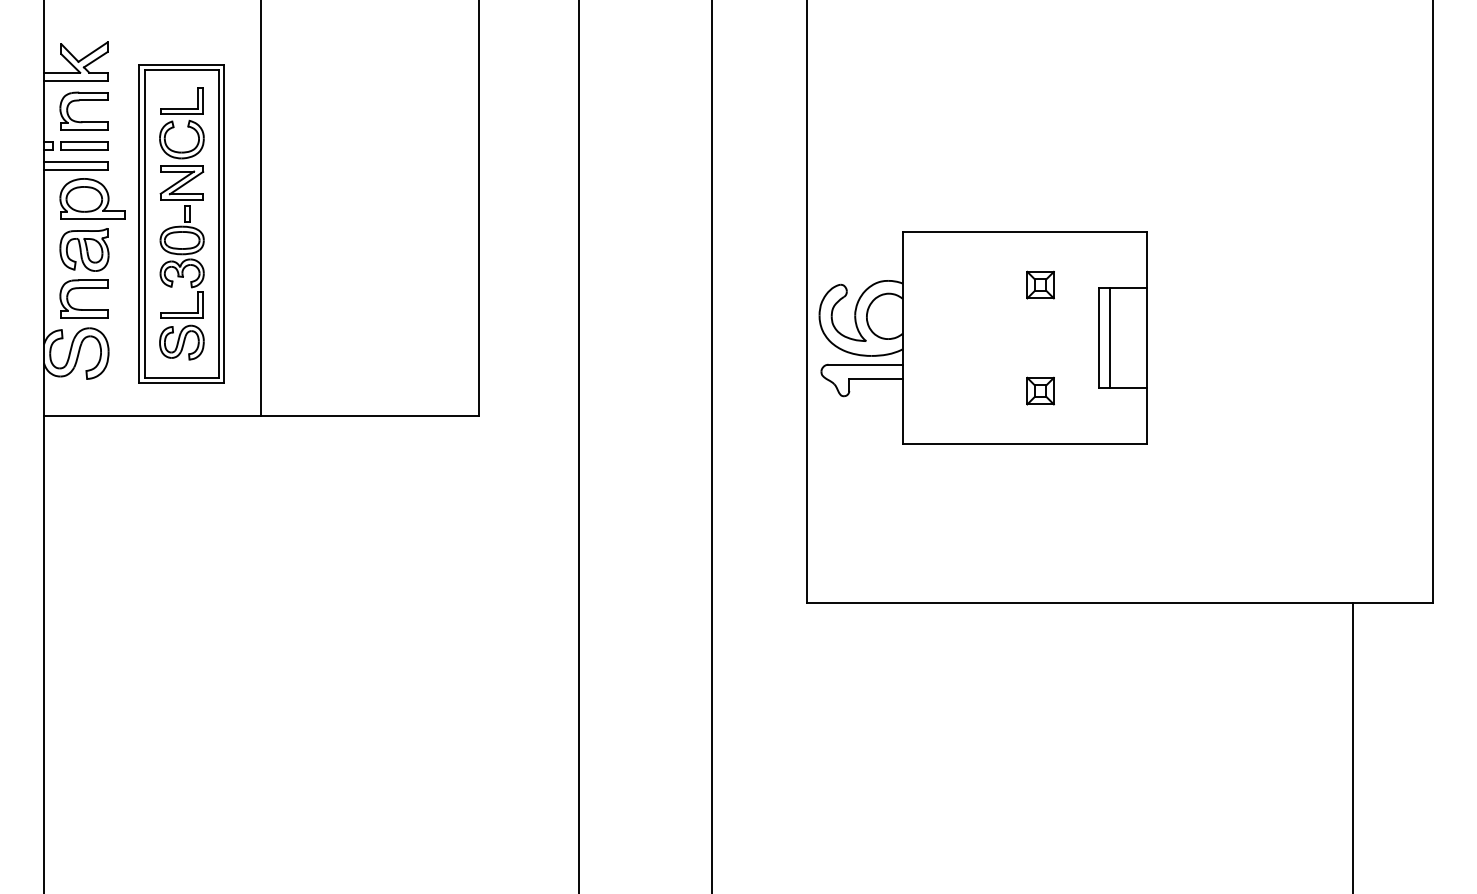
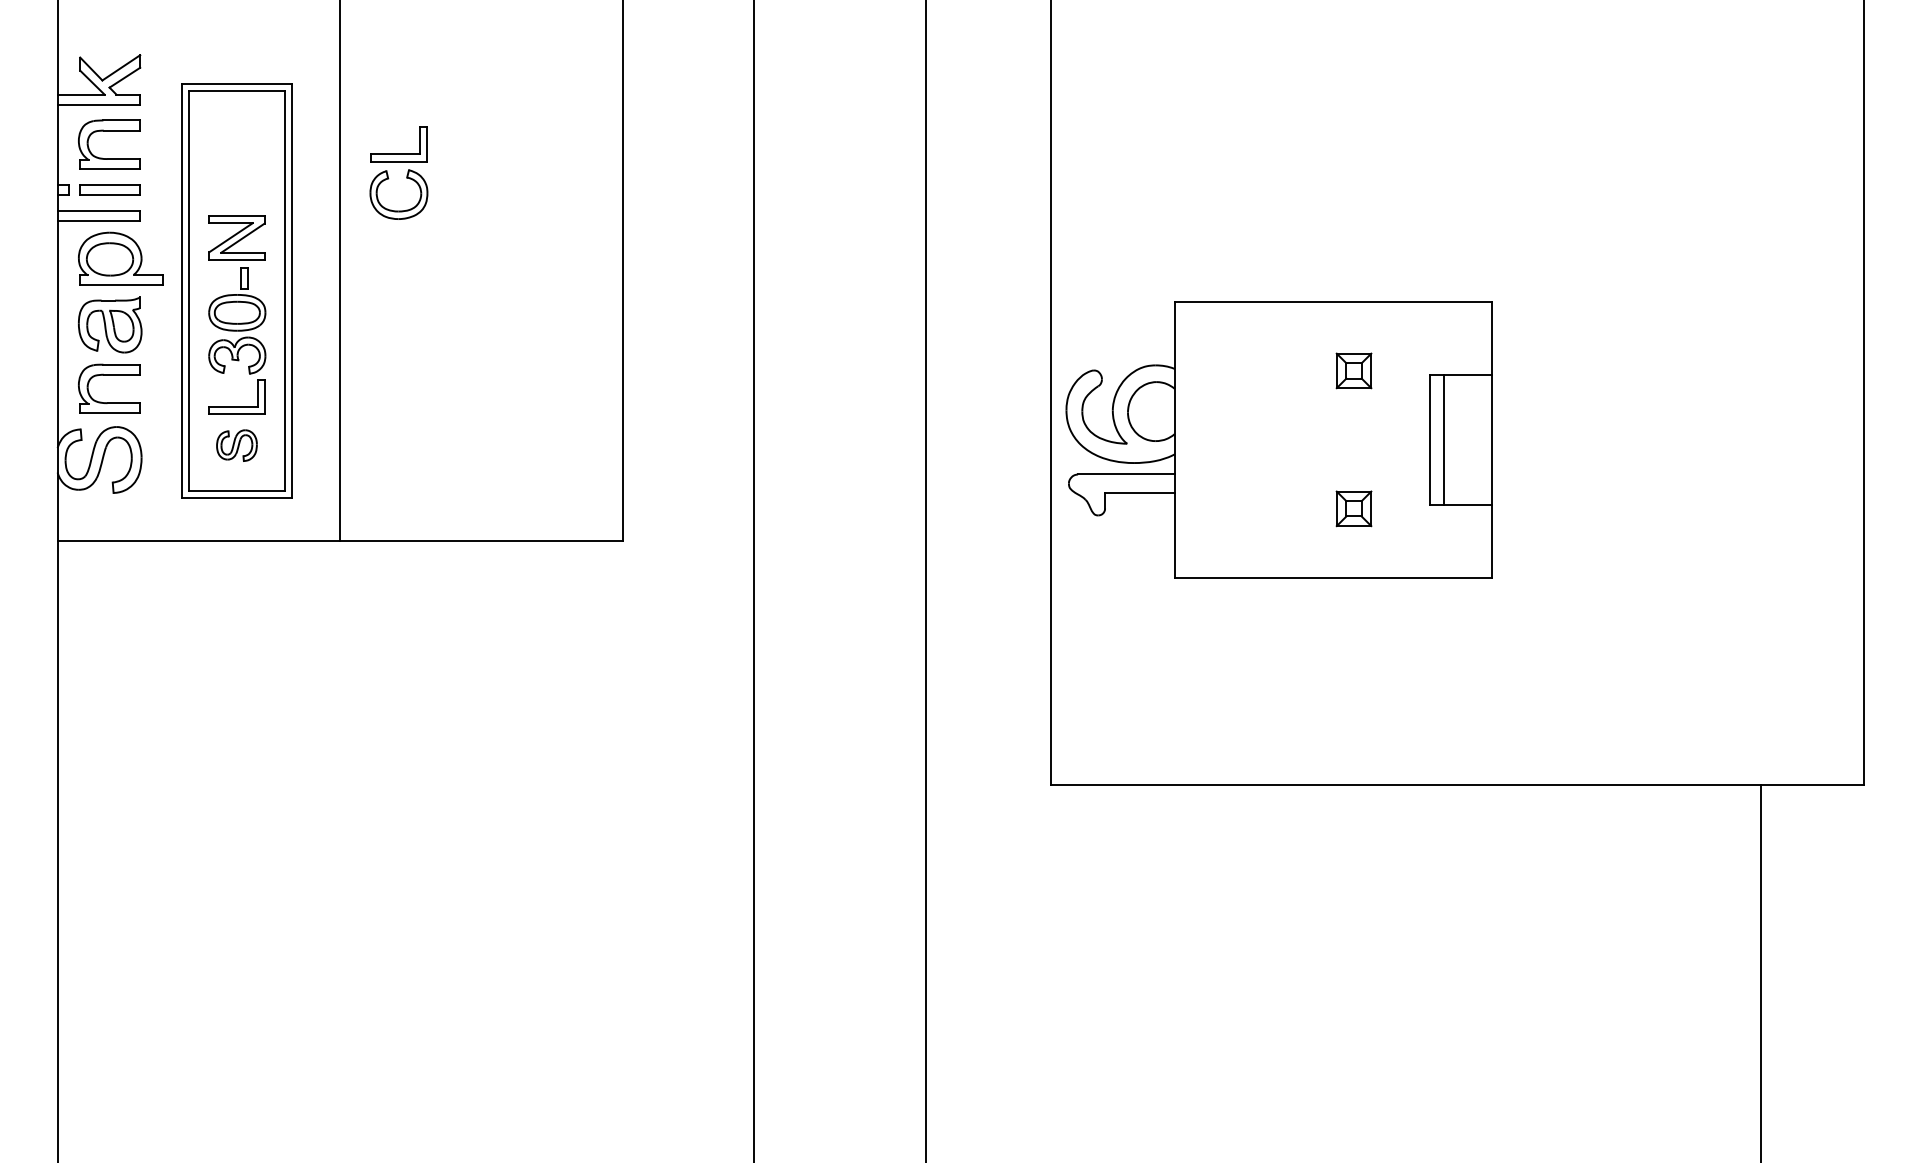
part: (187, 124) -> (406, 175), moved
part: (181, 342) -> (236, 445), size x0.7

